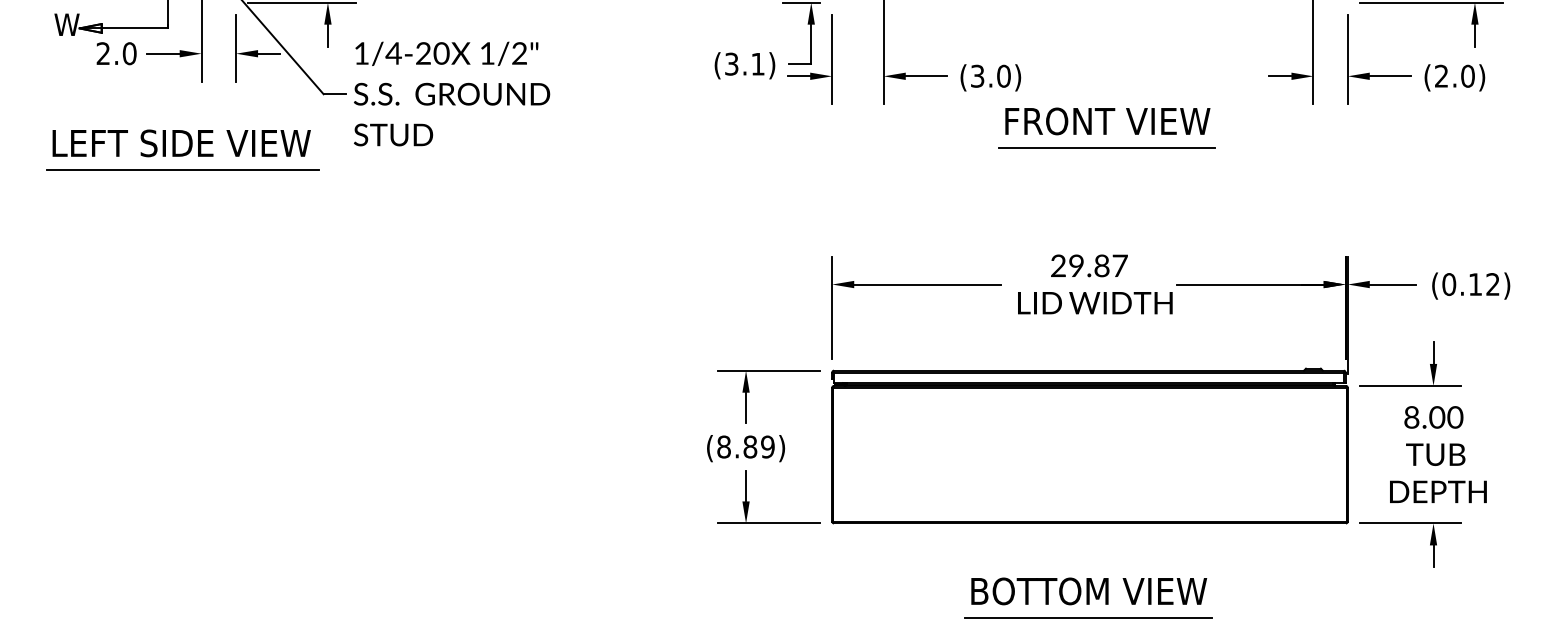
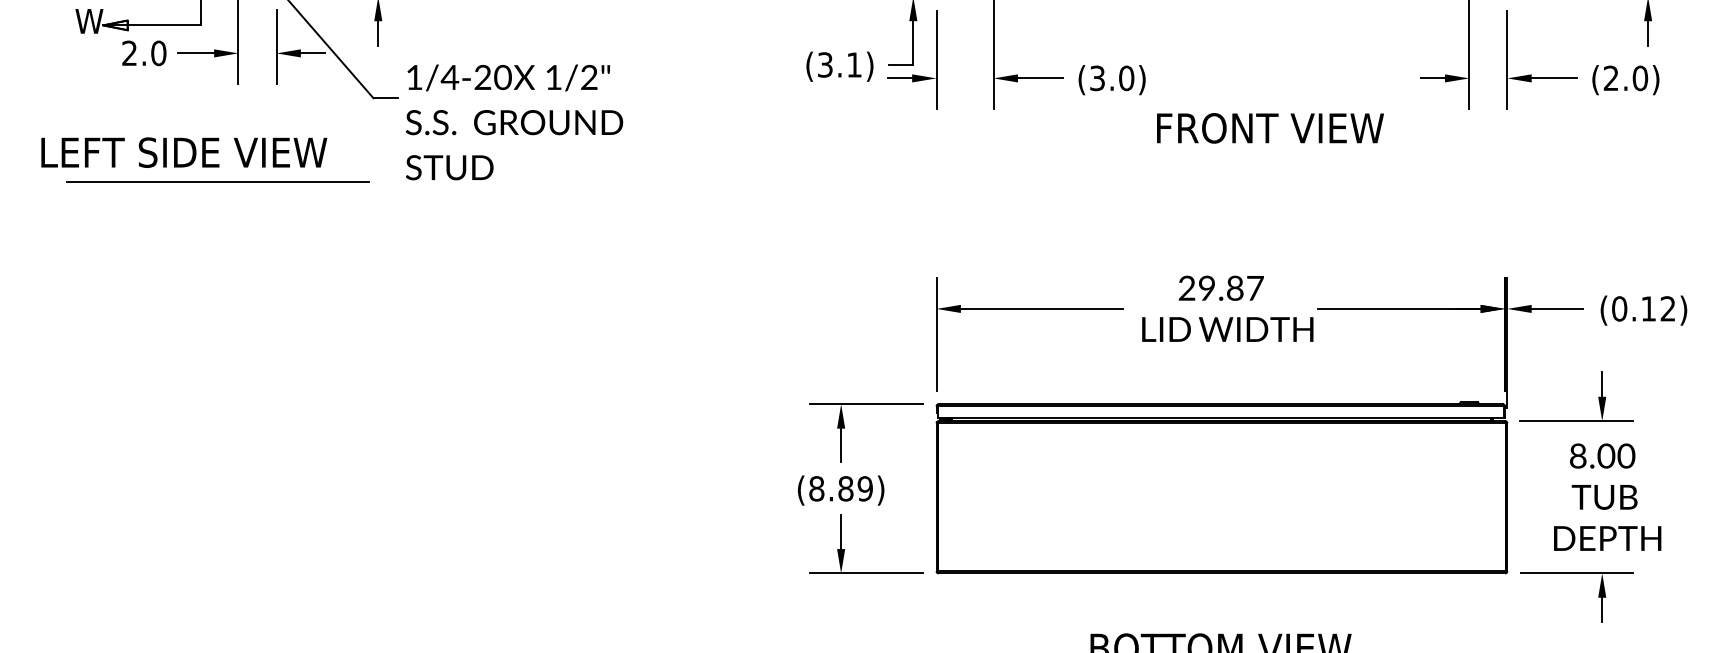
text: (452, 93) -> (515, 121), moved
text: (1107, 121) -> (1270, 128), moved
text: (181, 143) -> (184, 152), moved
line: (1106, 147) -> (1240, 157), removed

